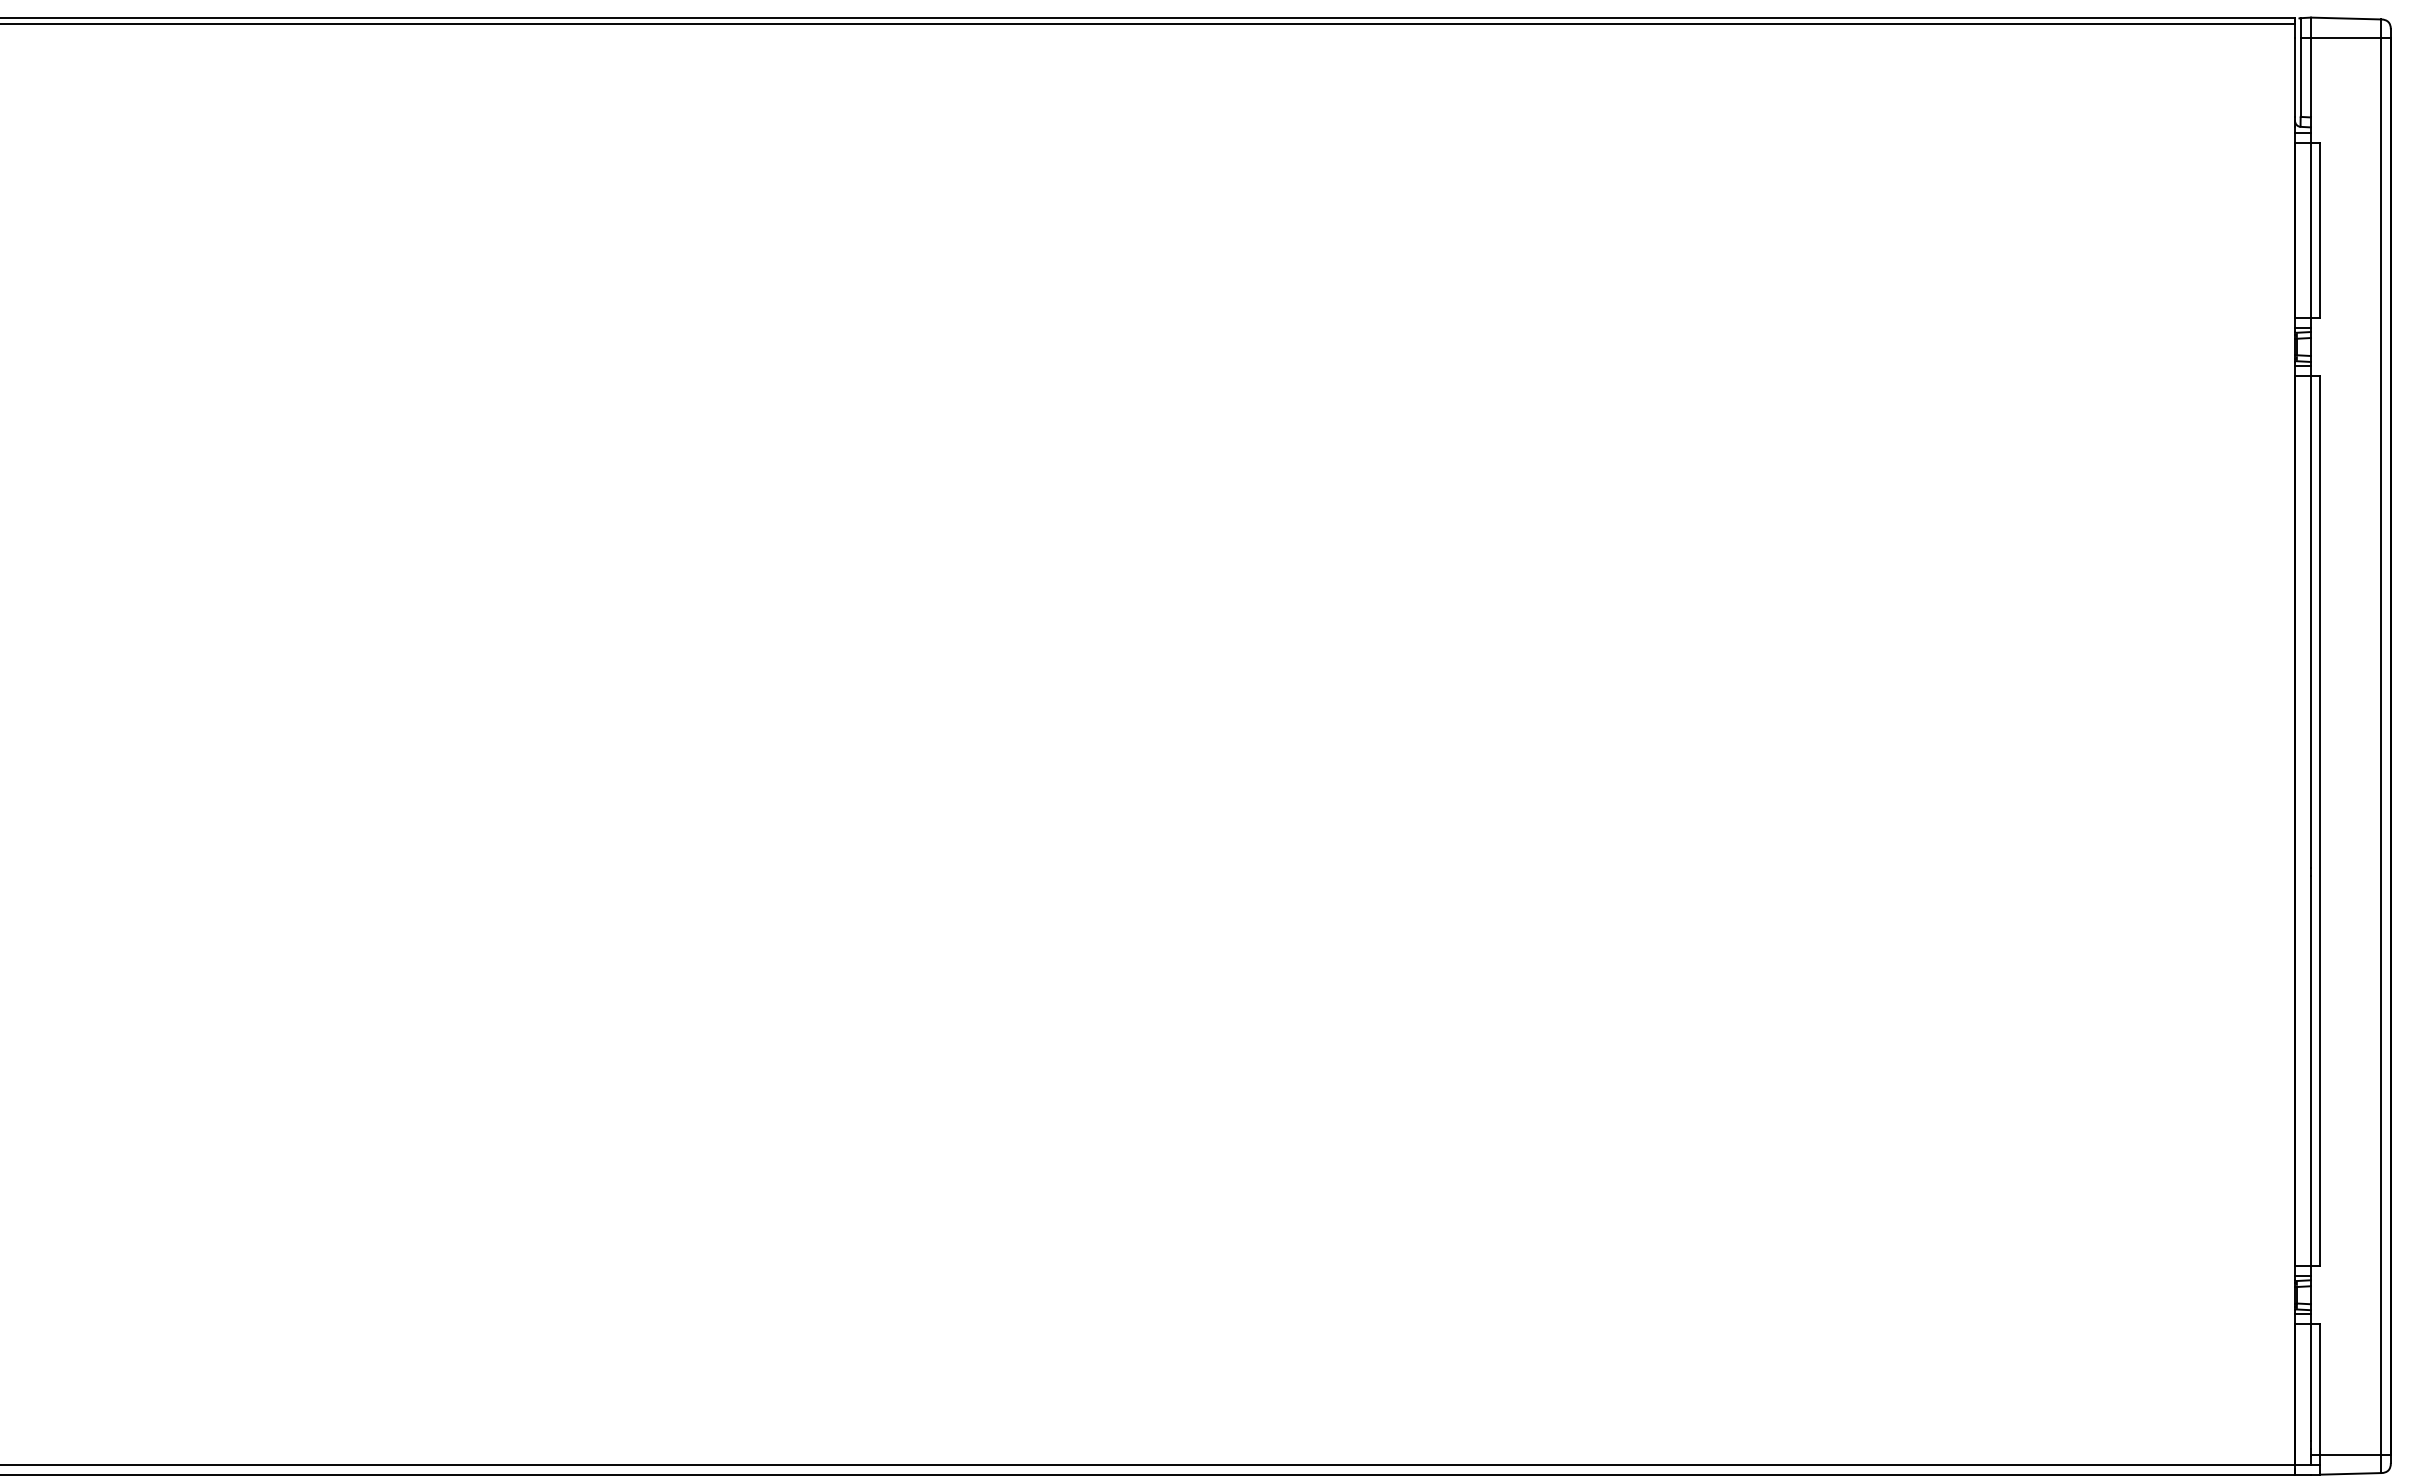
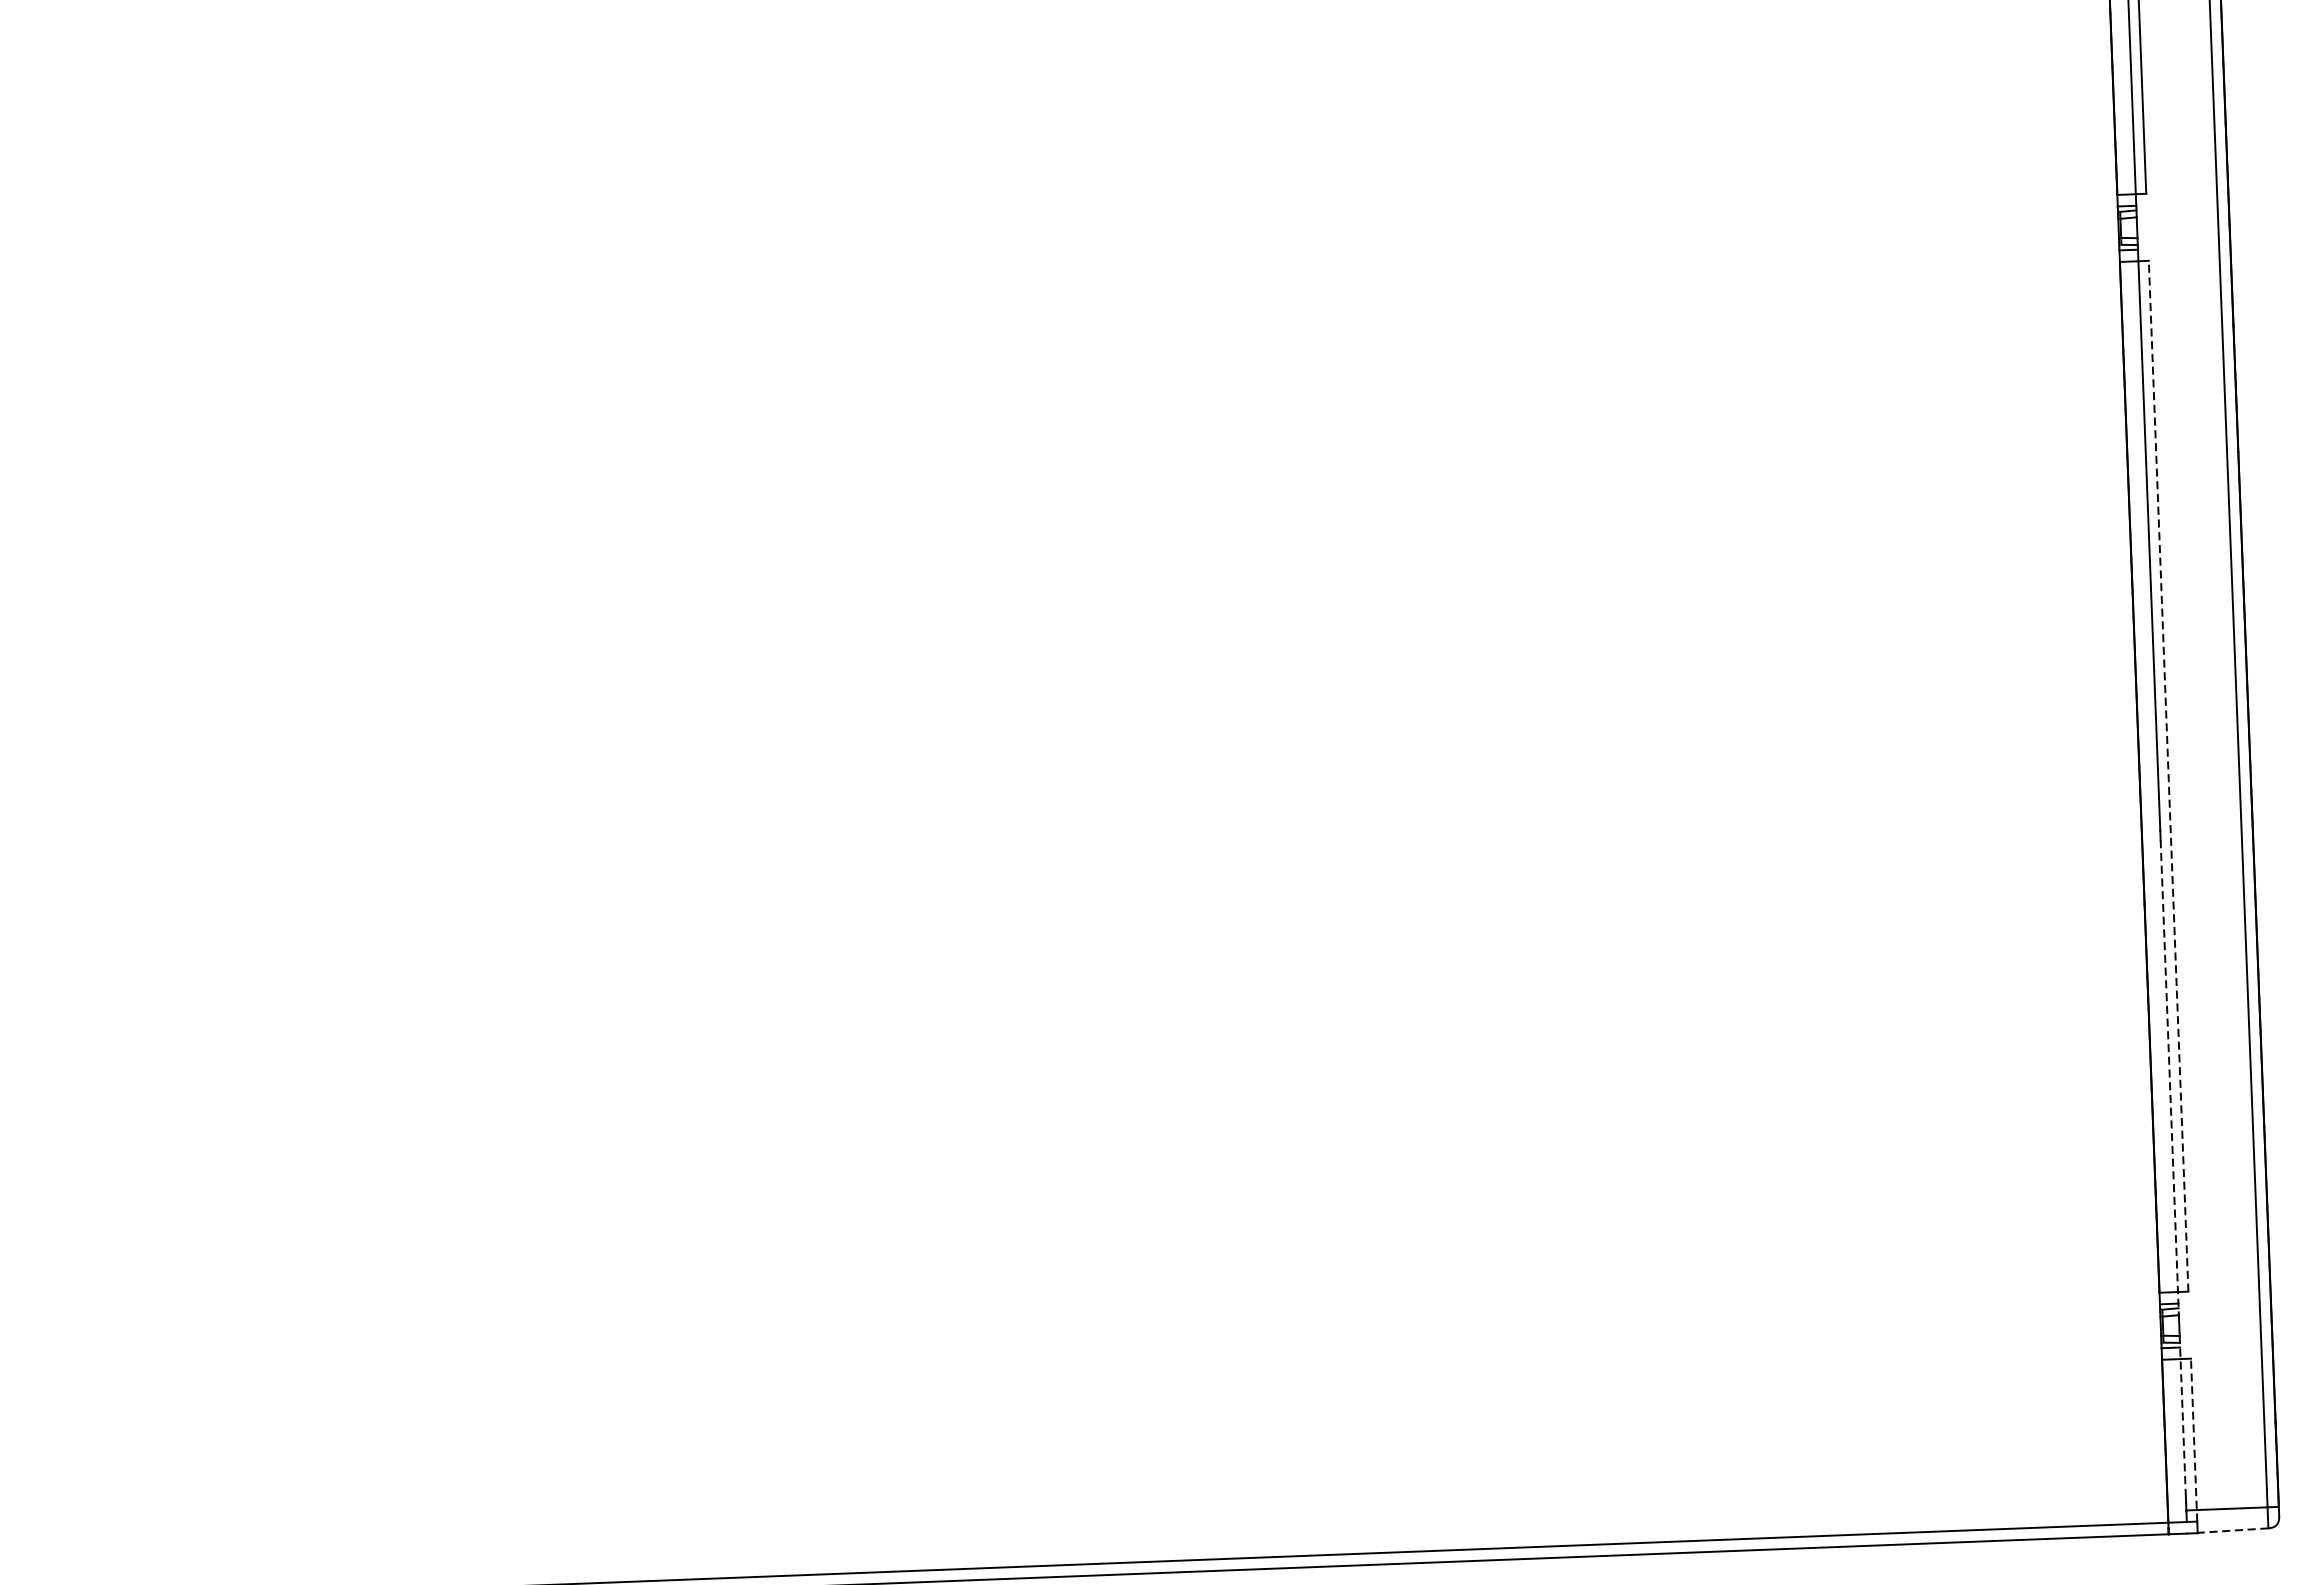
line: (2319, 820) -> (2168, 775), solid -> dashed
line: (2311, 1081) -> (2170, 1078), solid -> dashed
line: (2311, 1373) -> (2183, 1416), solid -> dashed
line: (2319, 1394) -> (2193, 1440), solid -> dashed
line: (2350, 1473) -> (2232, 1530), solid -> dashed

